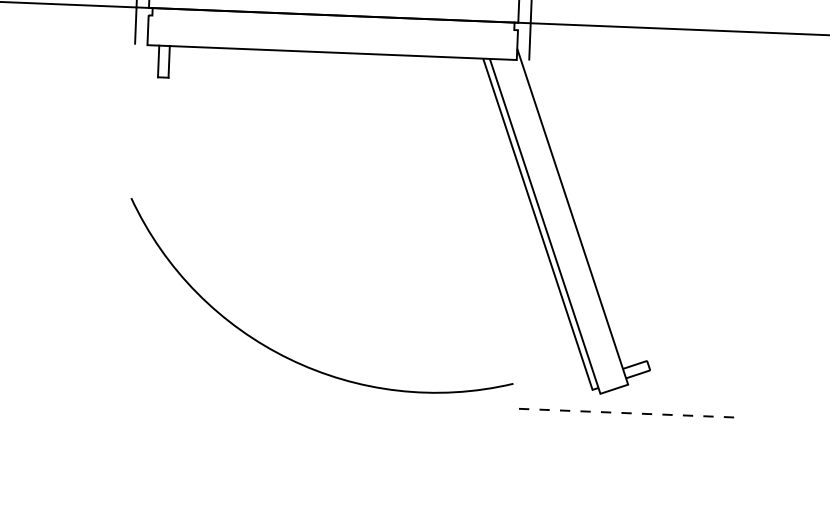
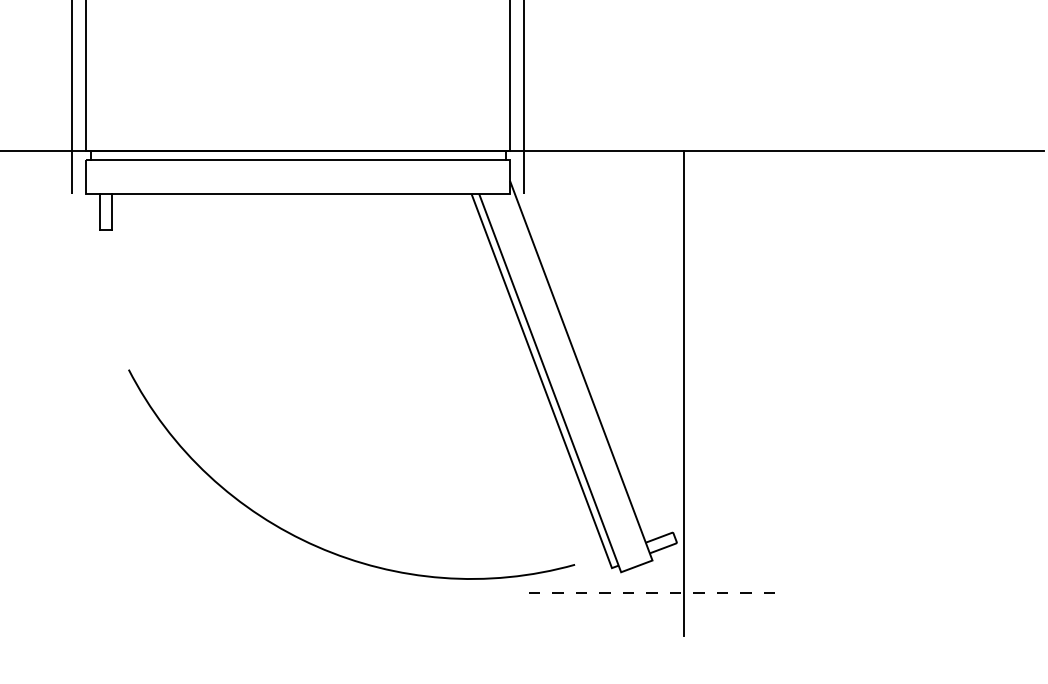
line: (332, 22) -> (297, 159), added
line: (661, 240) -> (684, 393), added
arc: (287, 357) -> (315, 544), moved

